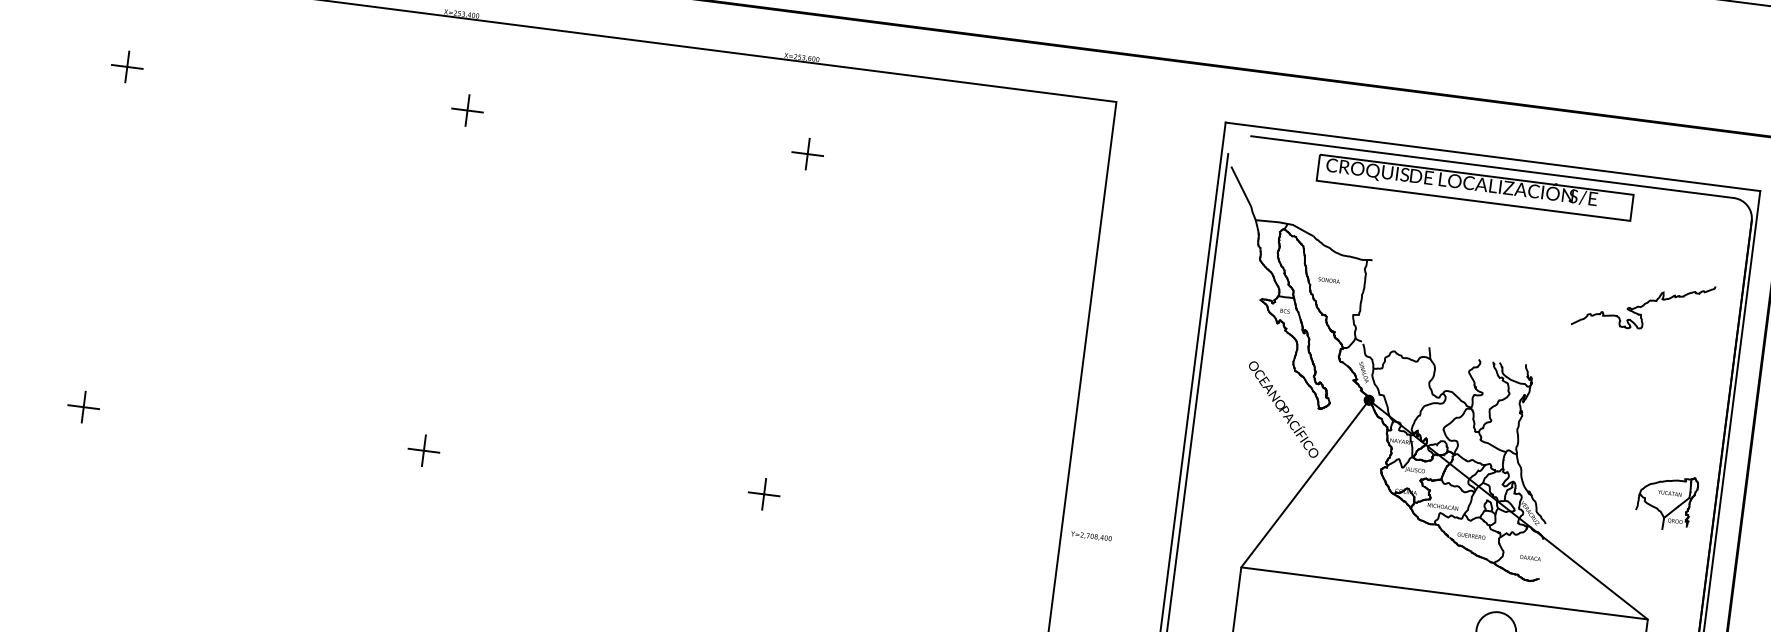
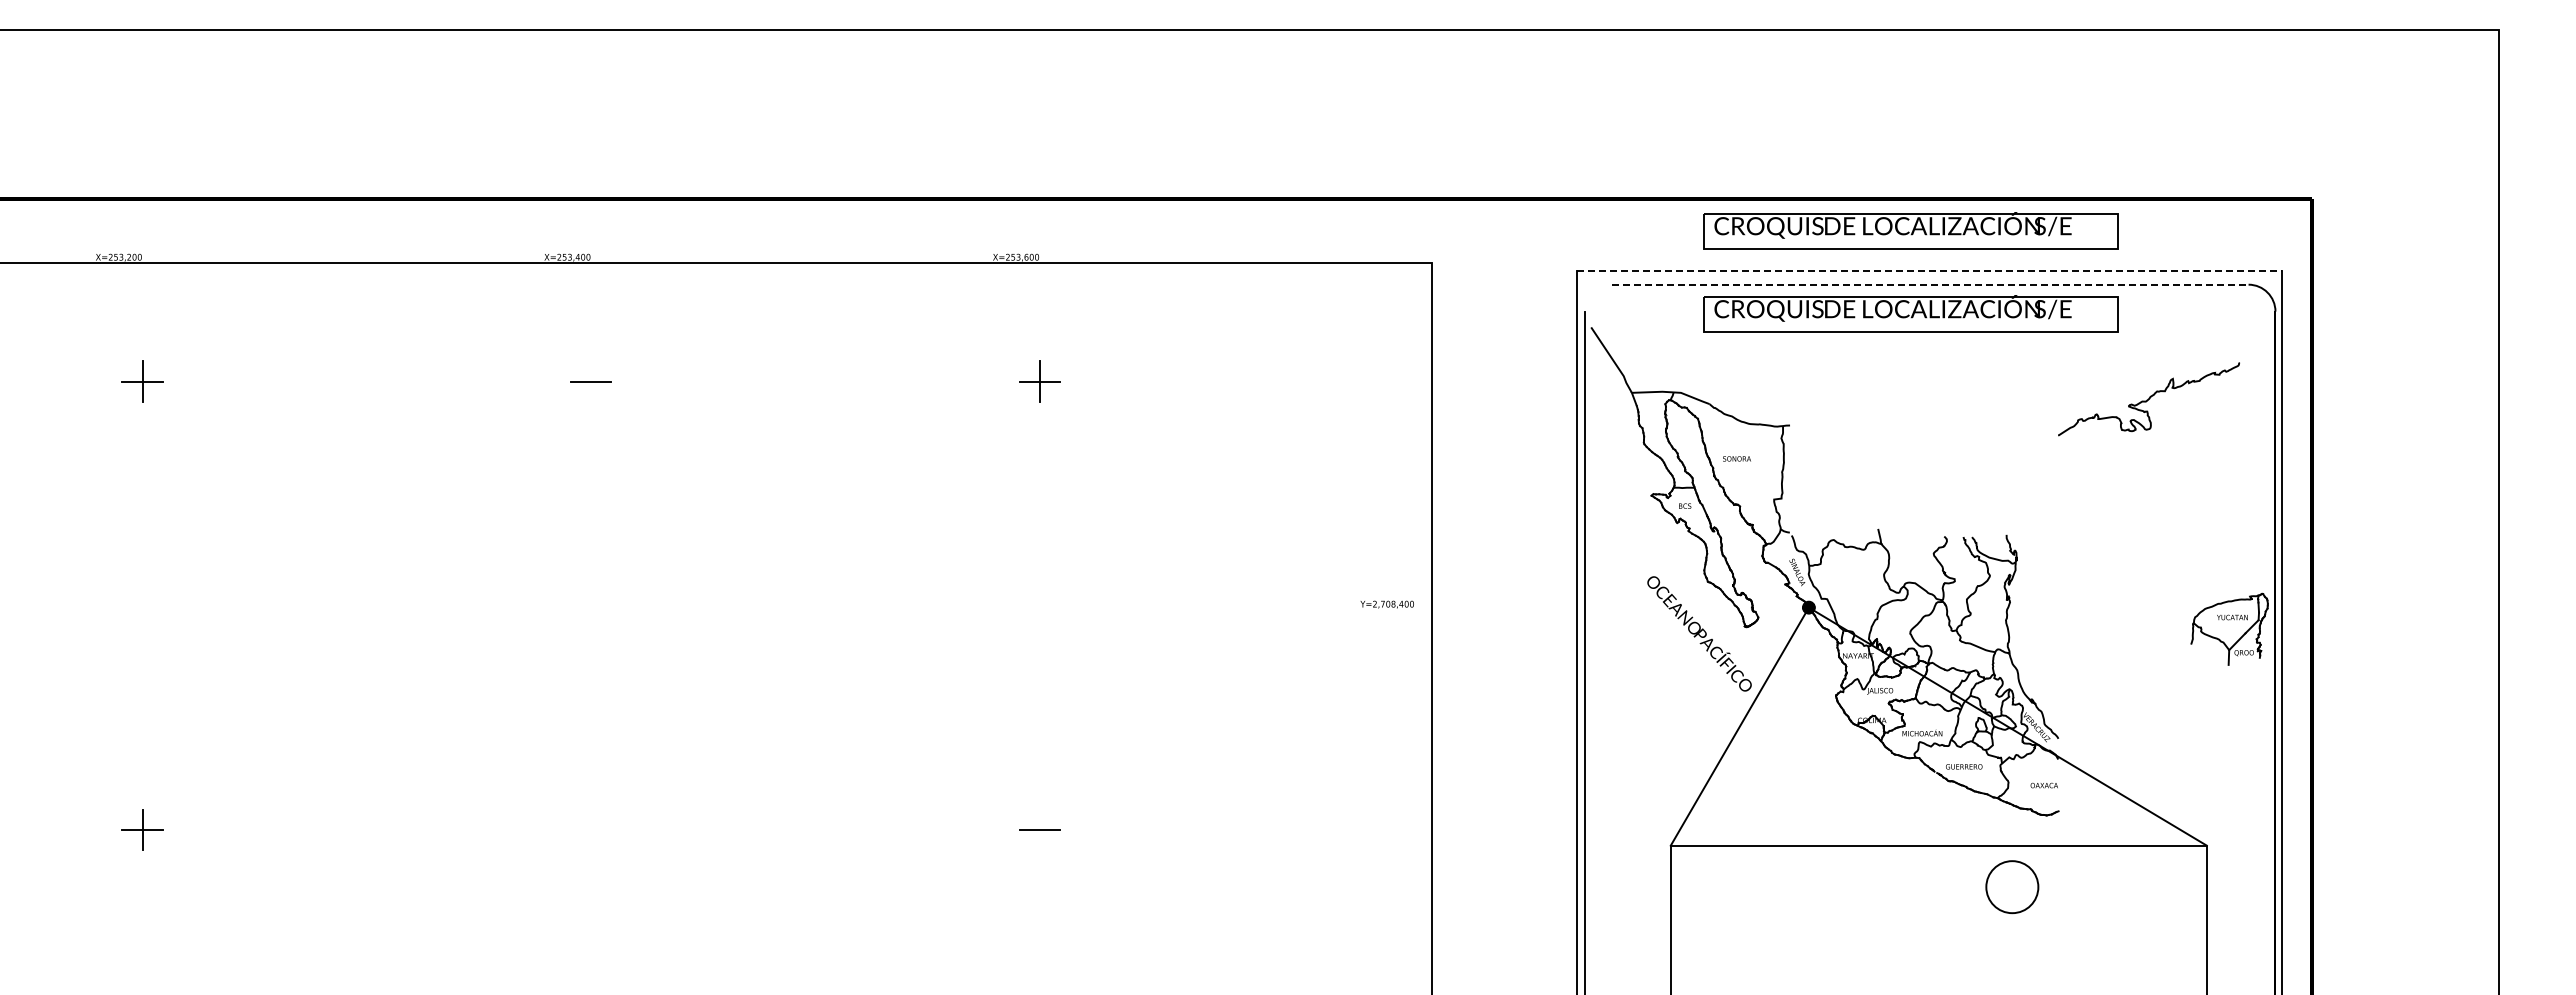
line: (467, 110) -> (591, 381), removed
part: (1482, 124) -> (1910, 230), added
line: (1493, 157) -> (1929, 271), solid -> dashed
line: (1492, 167) -> (1930, 284), solid -> dashed
curve: (1643, 305) -> (2148, 399), moved
part: (423, 450) -> (590, 829), removed
line: (763, 494) -> (1039, 830), removed
part: (1666, 501) -> (2229, 628), moved
text: (1090, 536) -> (1386, 604), moved

